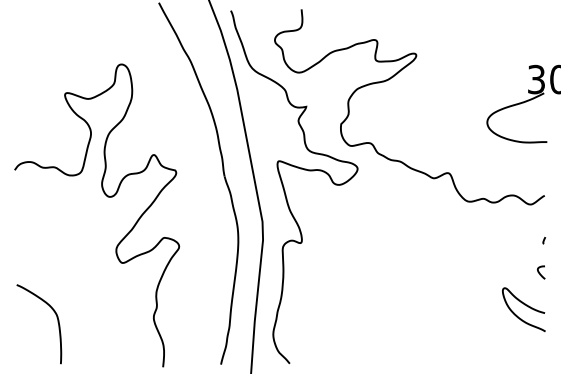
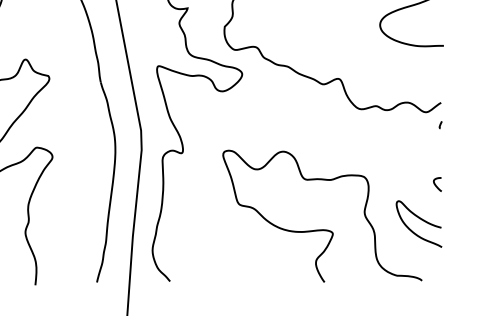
curve: (544, 240) -> (440, 124), moved
curve: (432, 314) -> (321, 229), added

